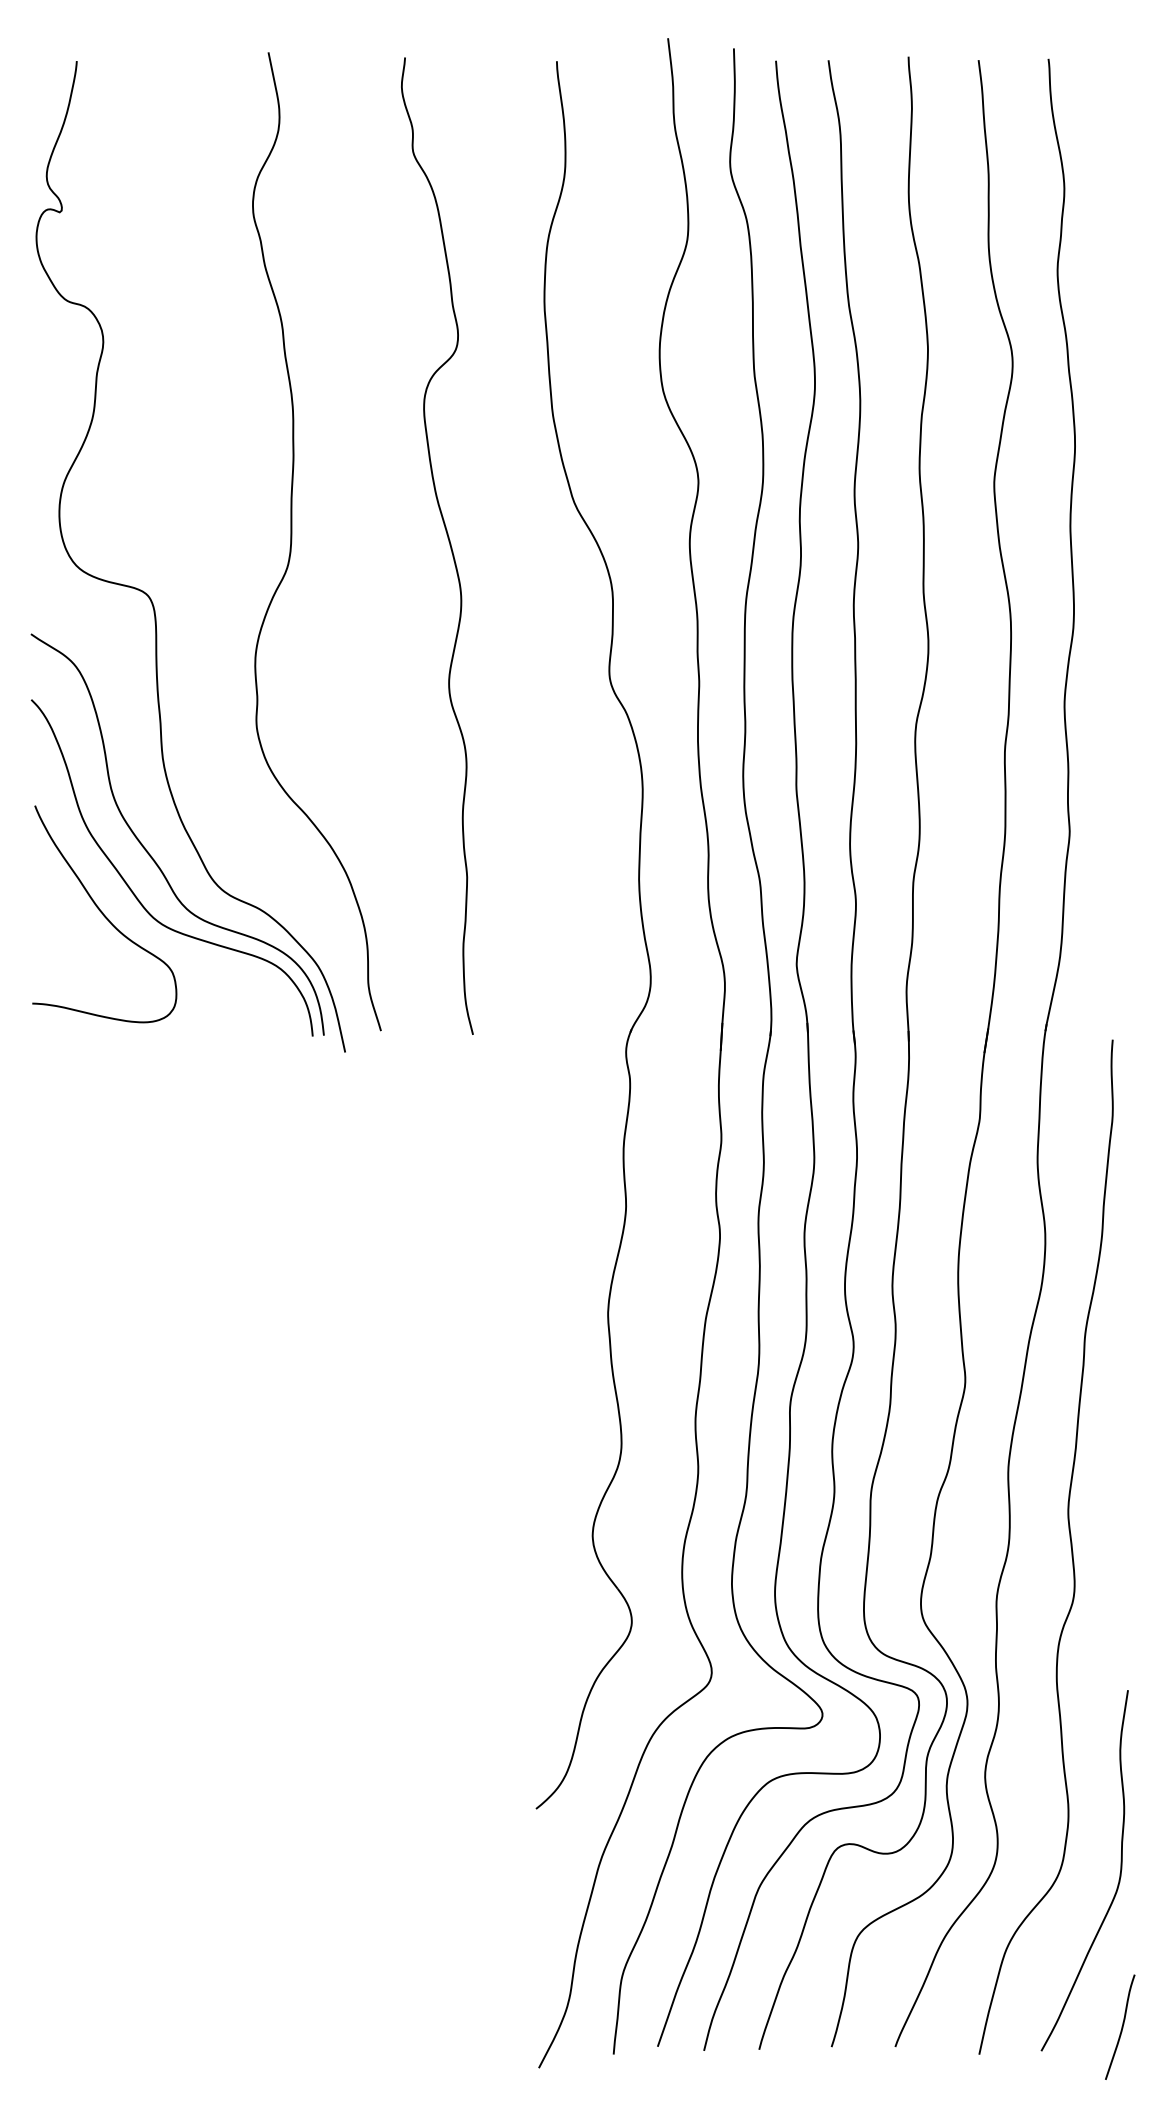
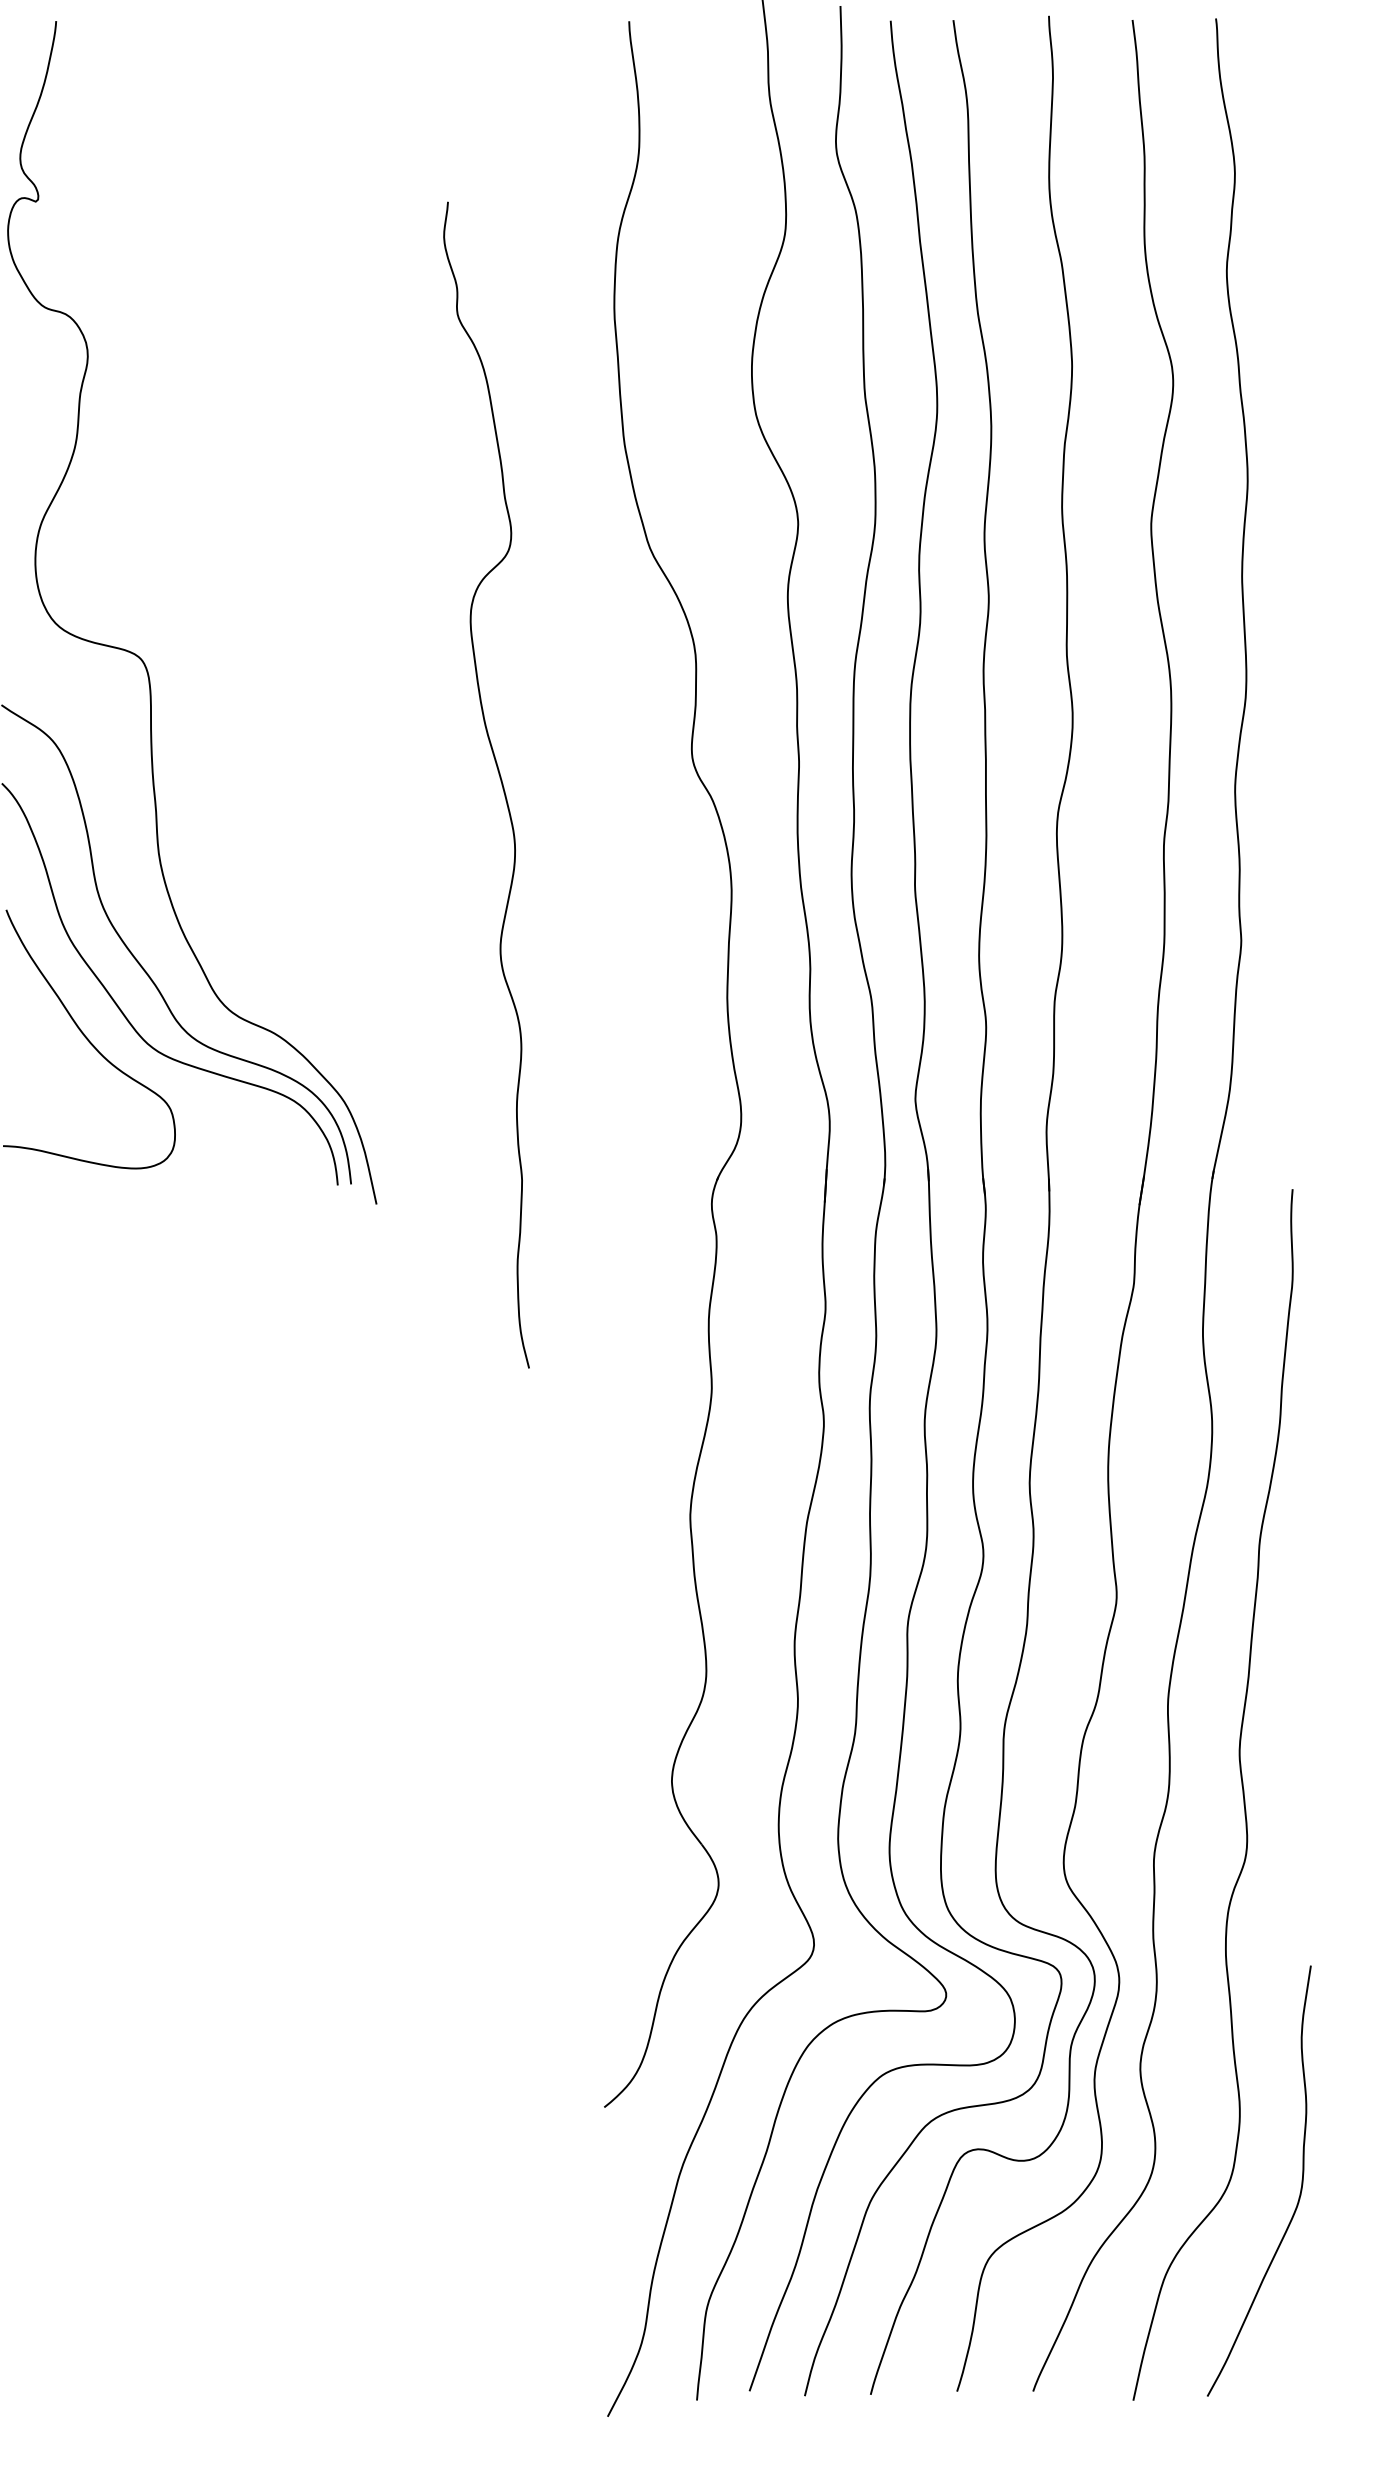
curve: (292, 541) -> (313, 594), removed
curve: (448, 541) -> (499, 779), moved
curve: (1121, 2026) -> (1303, 2367), removed

